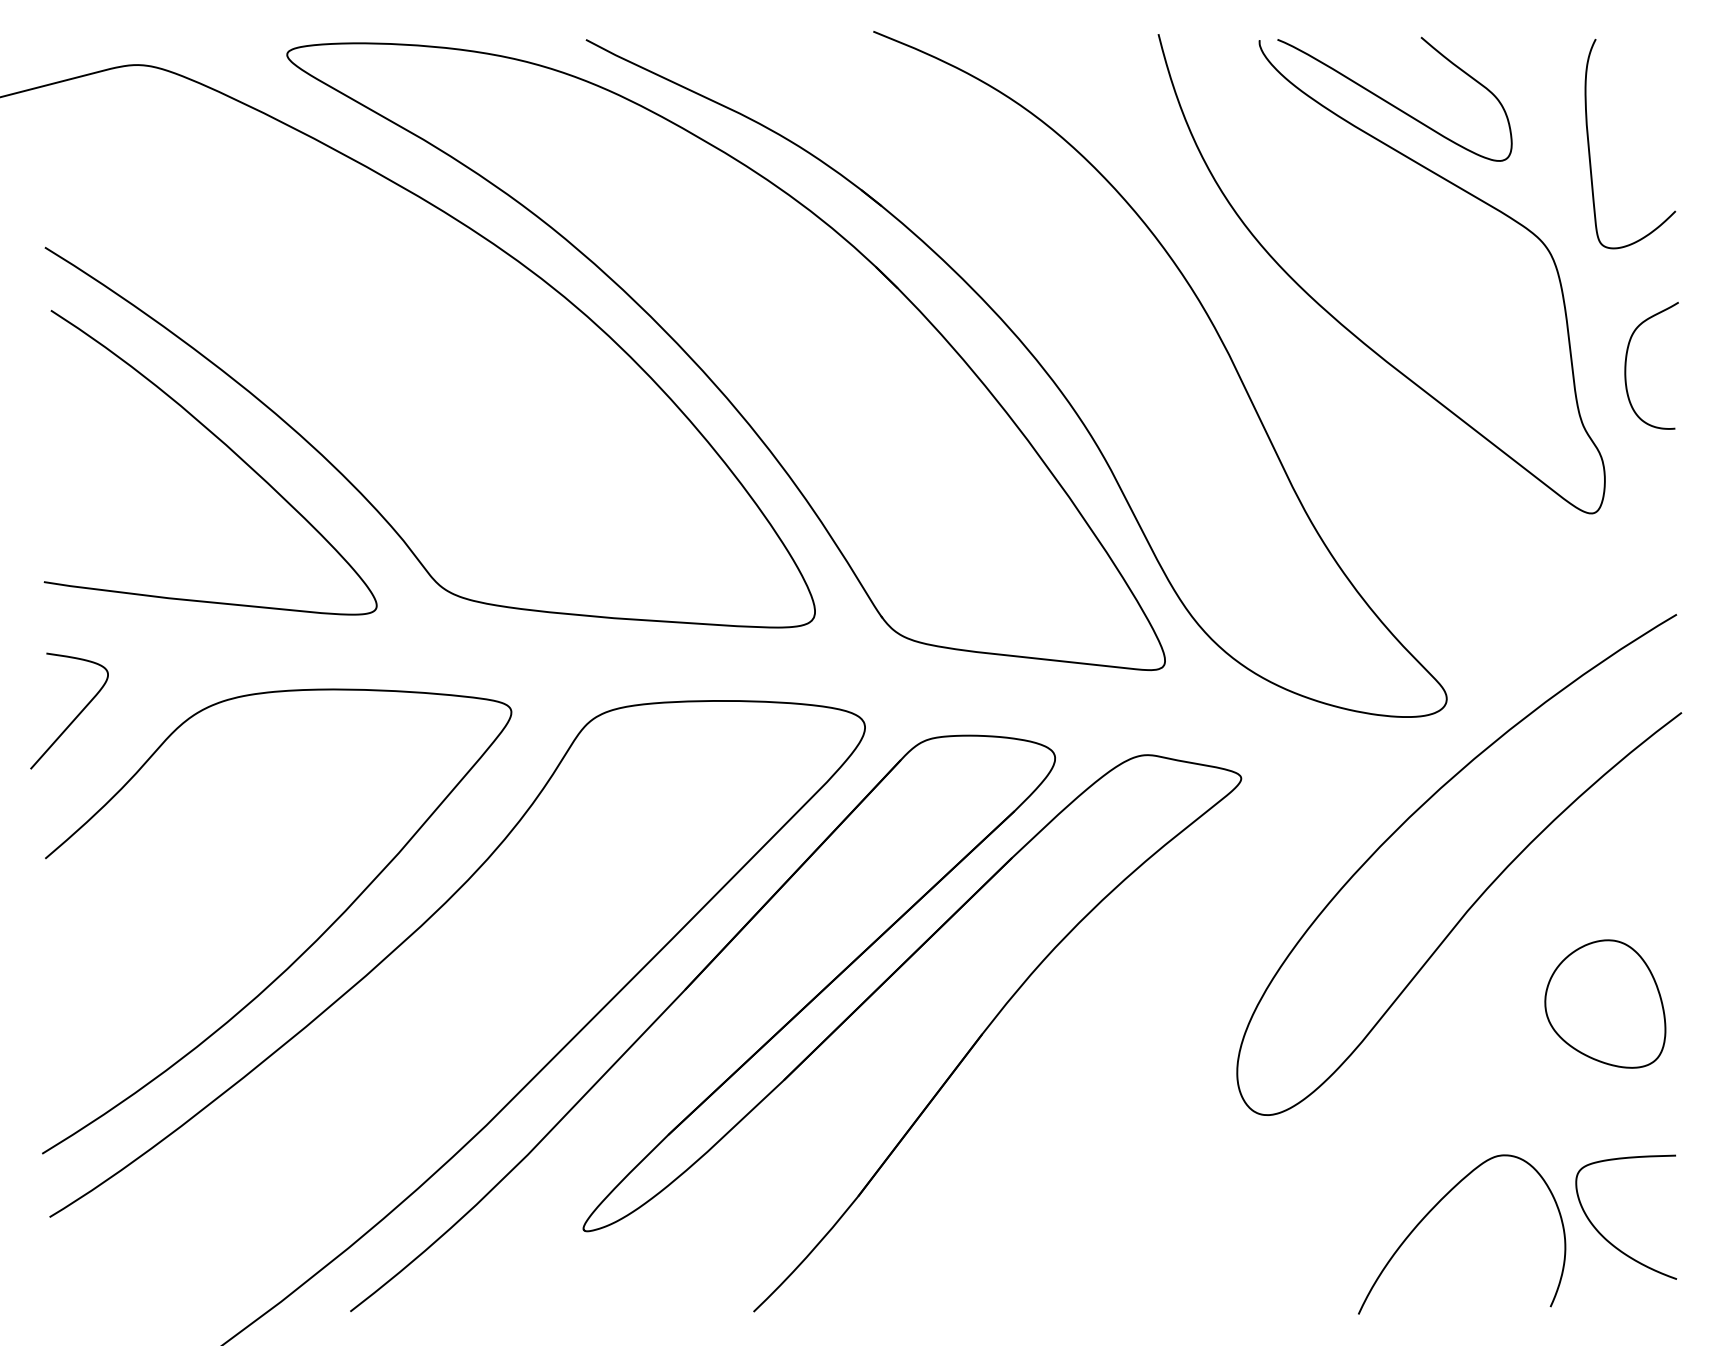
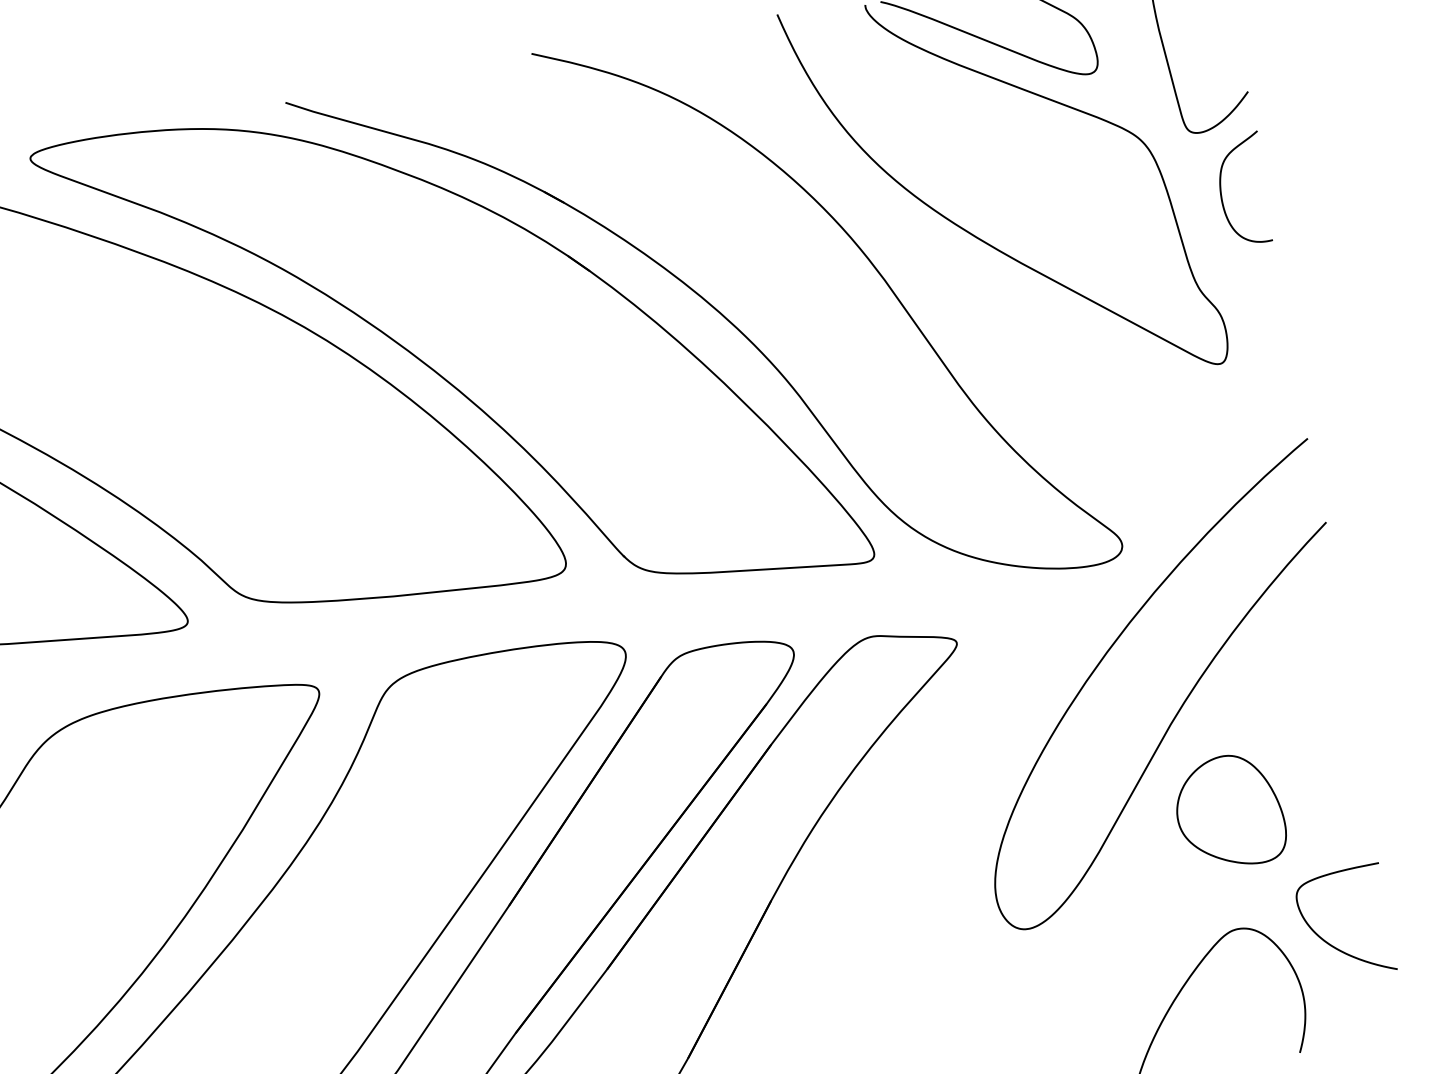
curve: (1626, 365) -> (1221, 192), moved
part: (1605, 1003) -> (1229, 811), moved
curve: (1605, 1237) -> (1330, 943), moved

